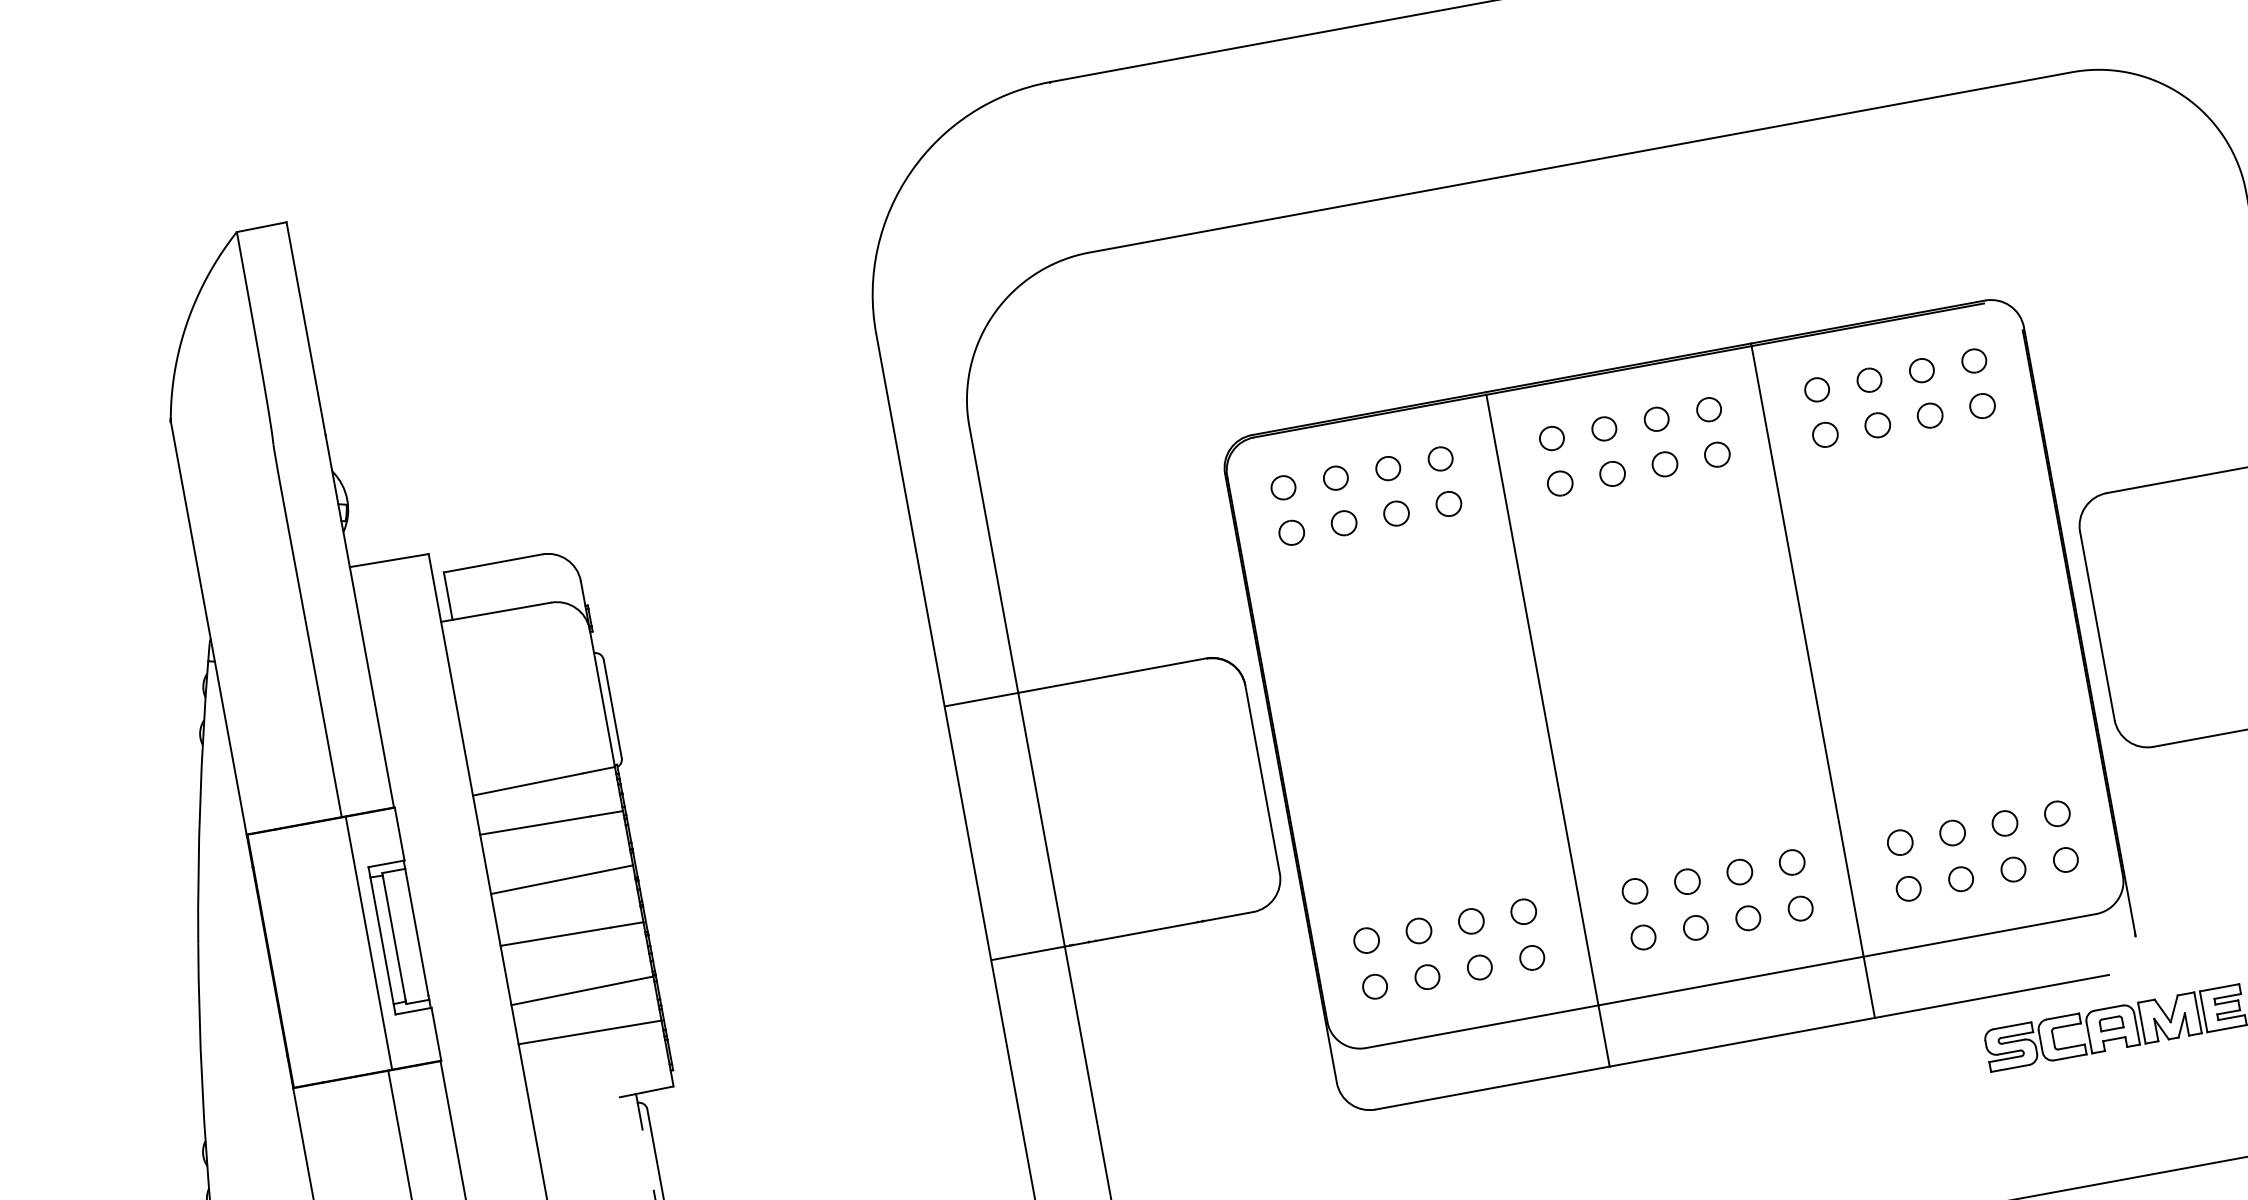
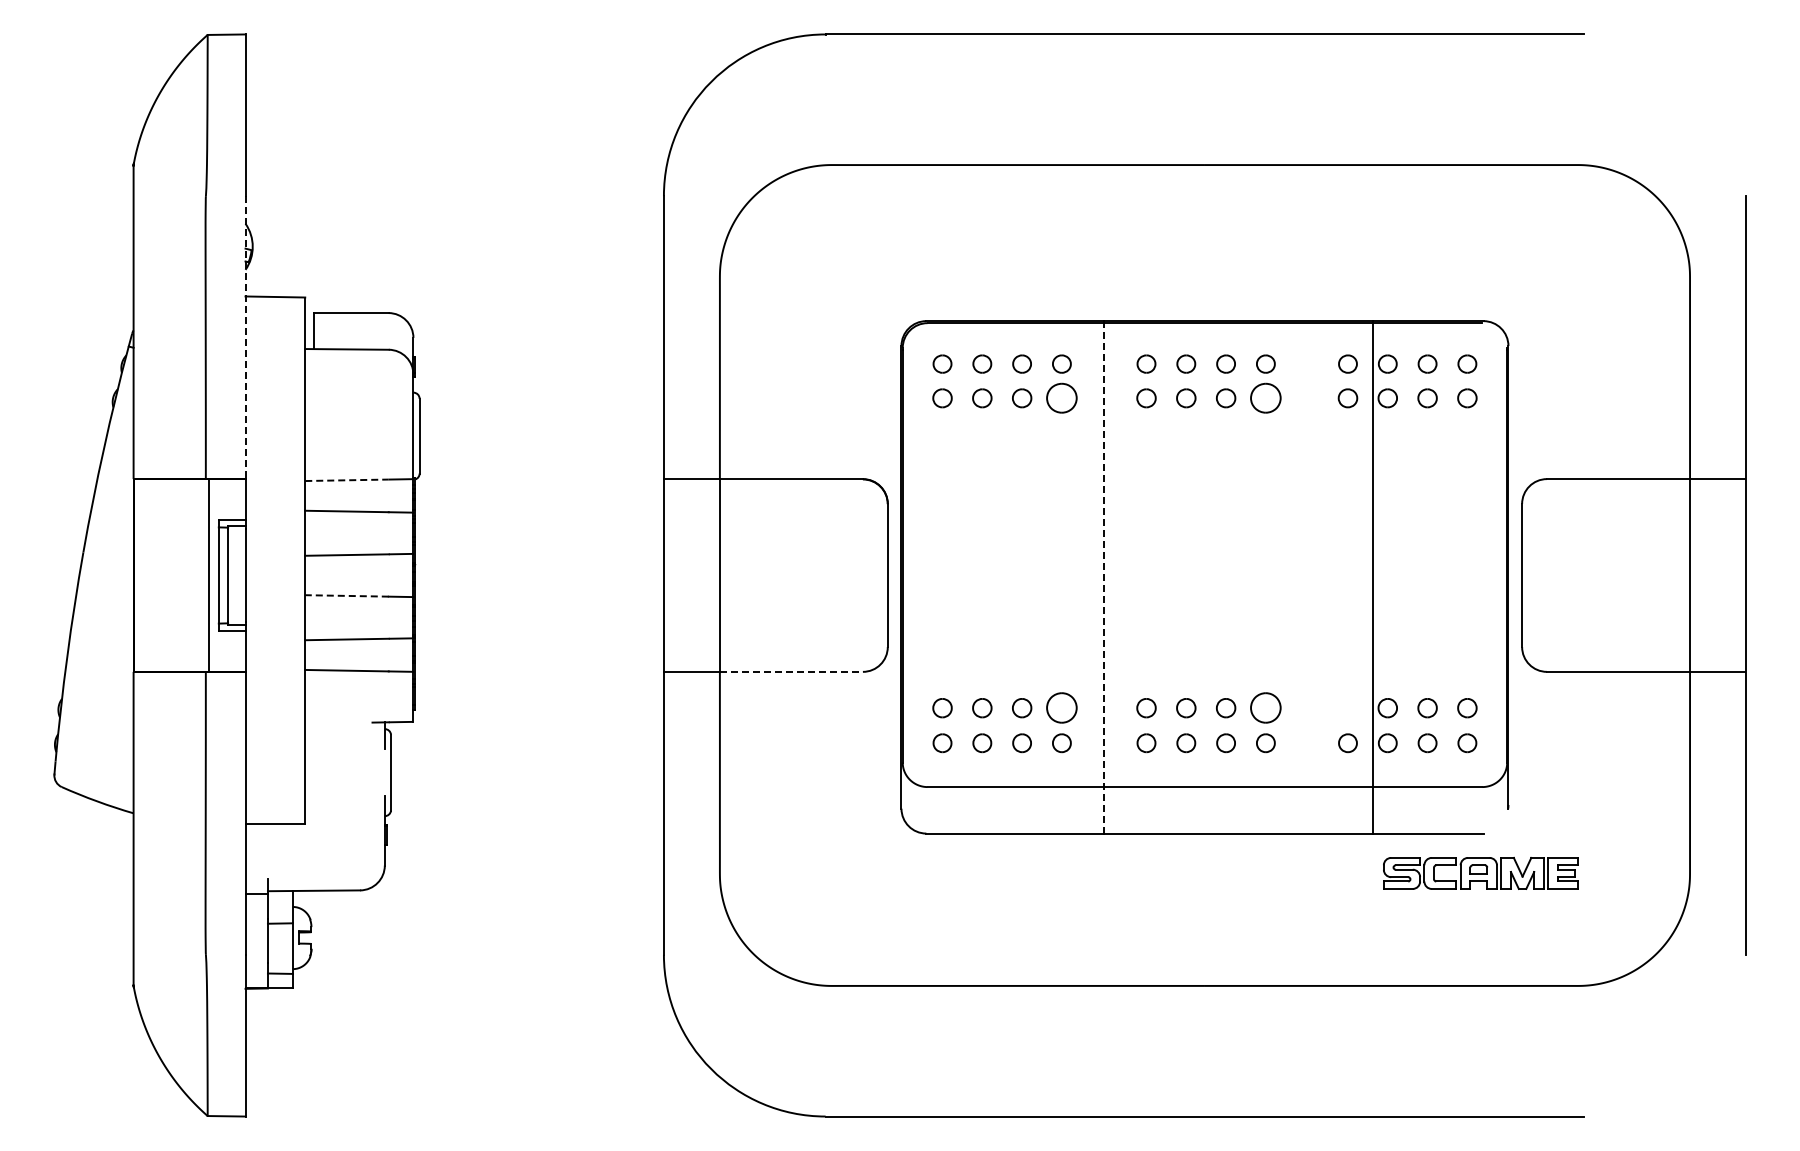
part: (1716, 455) -> (1265, 398), size x1.6
part: (1448, 504) -> (1061, 398), size x1.6
line: (359, 622) -> (245, 338), solid -> dashed
line: (1812, 680) -> (1372, 577), moved
line: (1548, 729) -> (1104, 577), solid -> dashed
line: (528, 784) -> (347, 480), solid -> dashed
part: (1899, 843) -> (1347, 708), removed
part: (1791, 863) -> (1265, 708), size x1.6
part: (1523, 912) -> (1061, 708), size x1.6
line: (1158, 928) -> (791, 671), solid -> dashed
line: (556, 936) -> (347, 595), solid -> dashed

